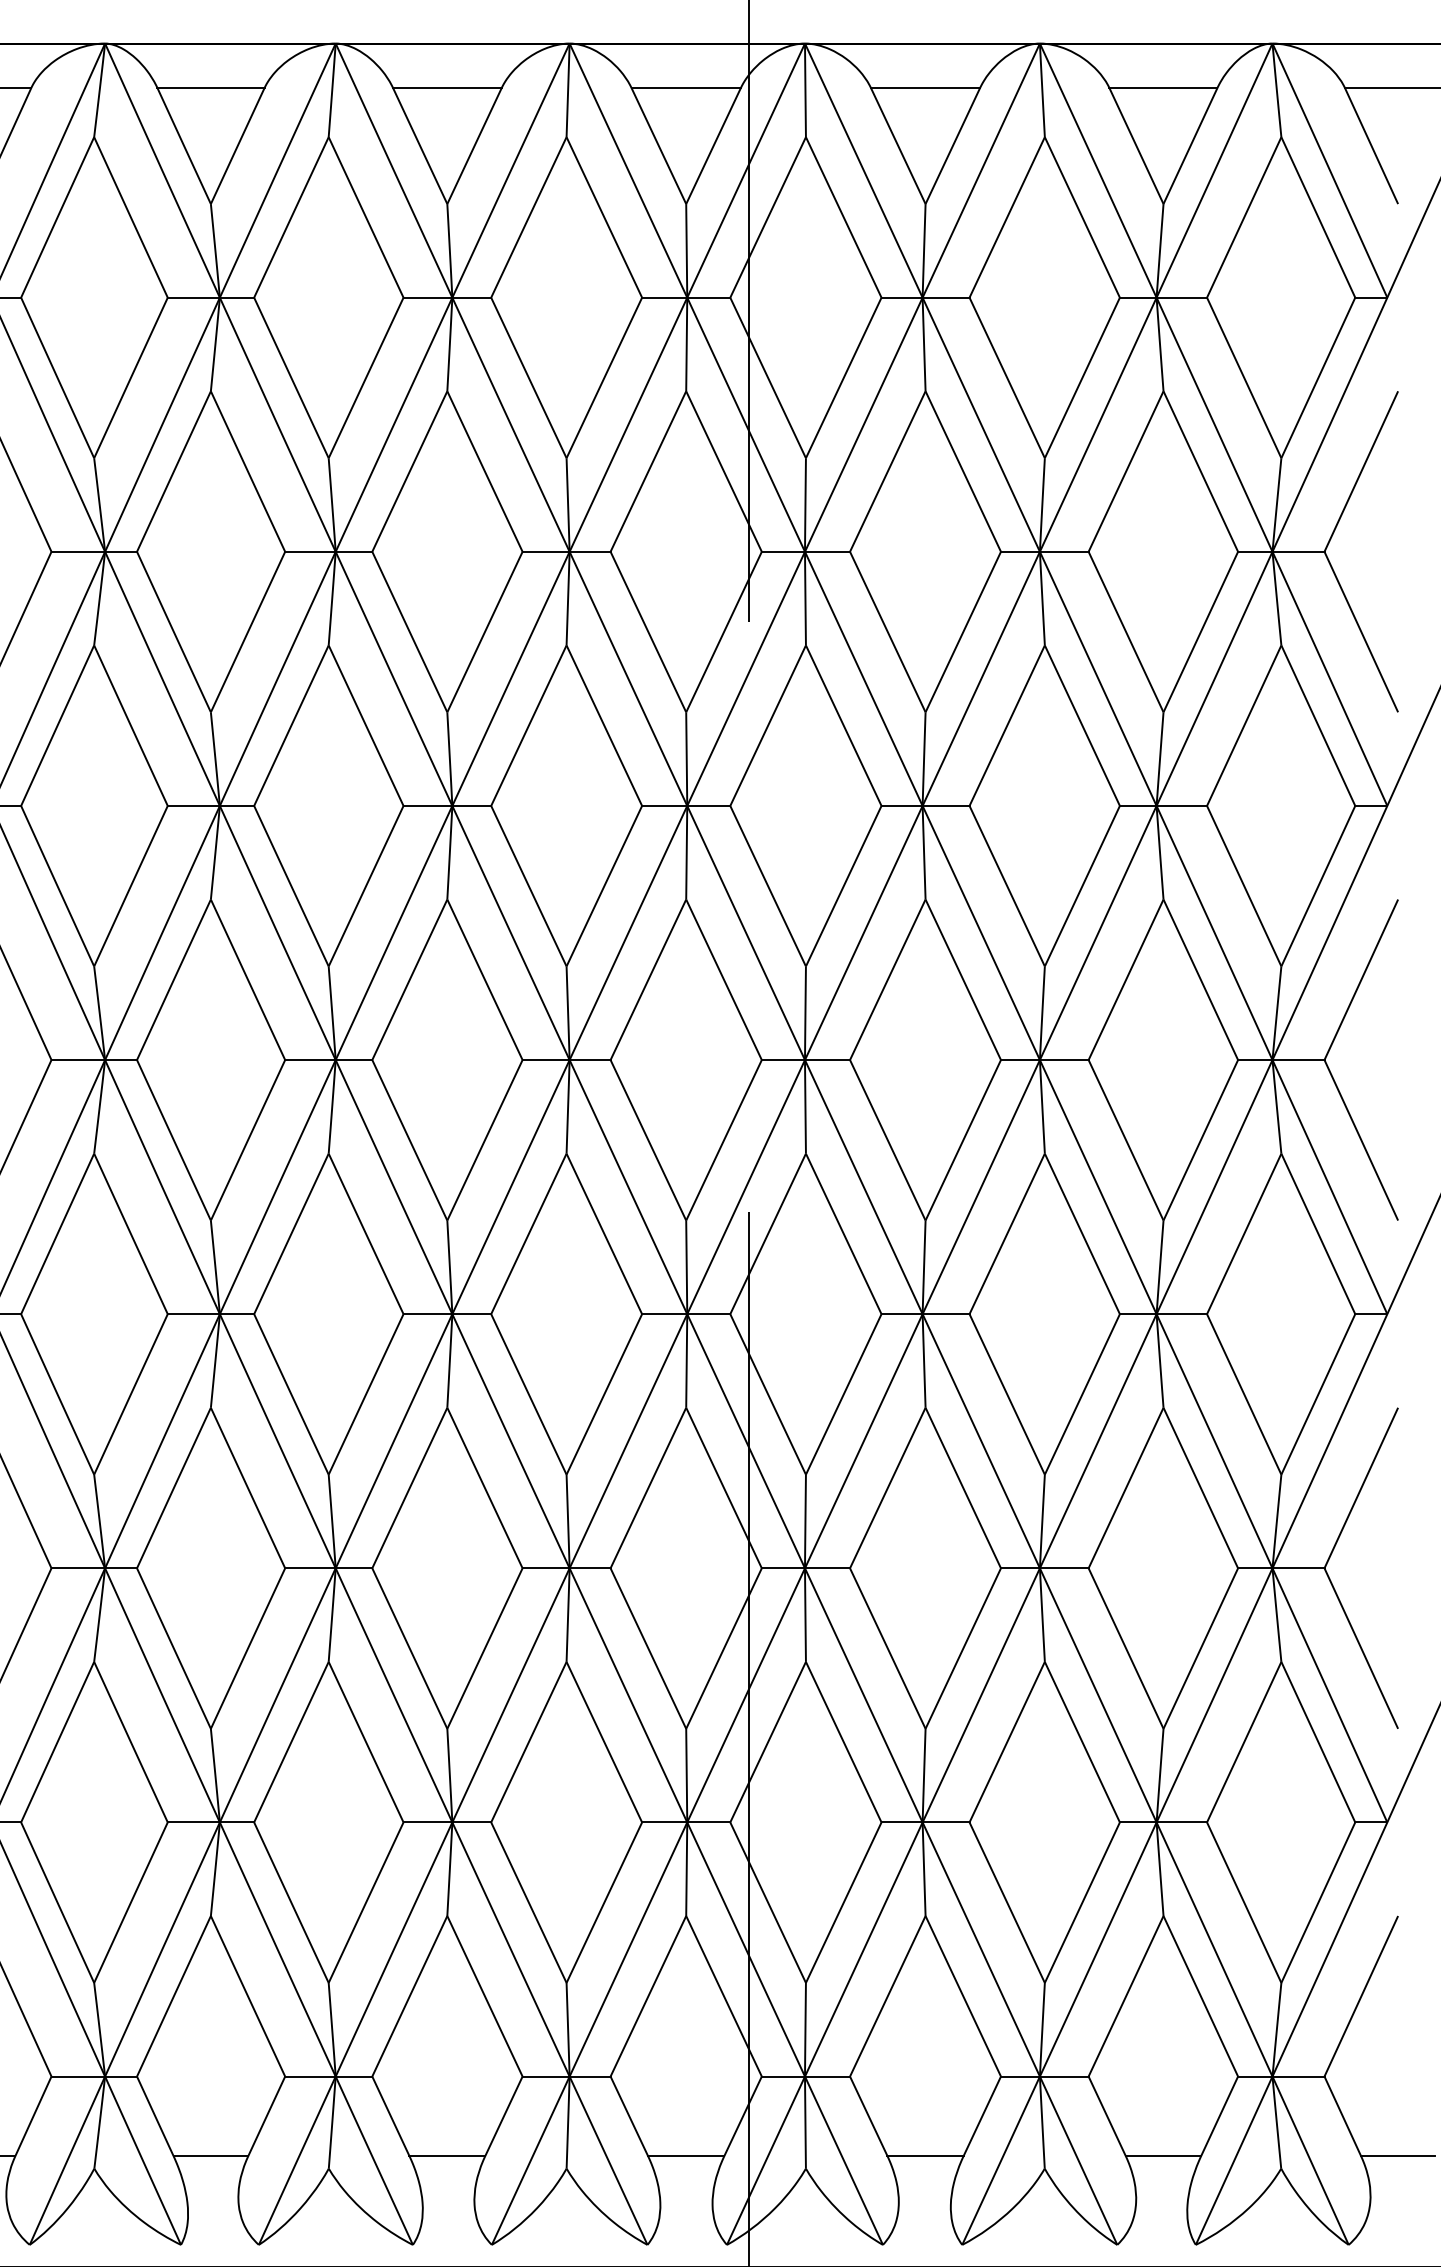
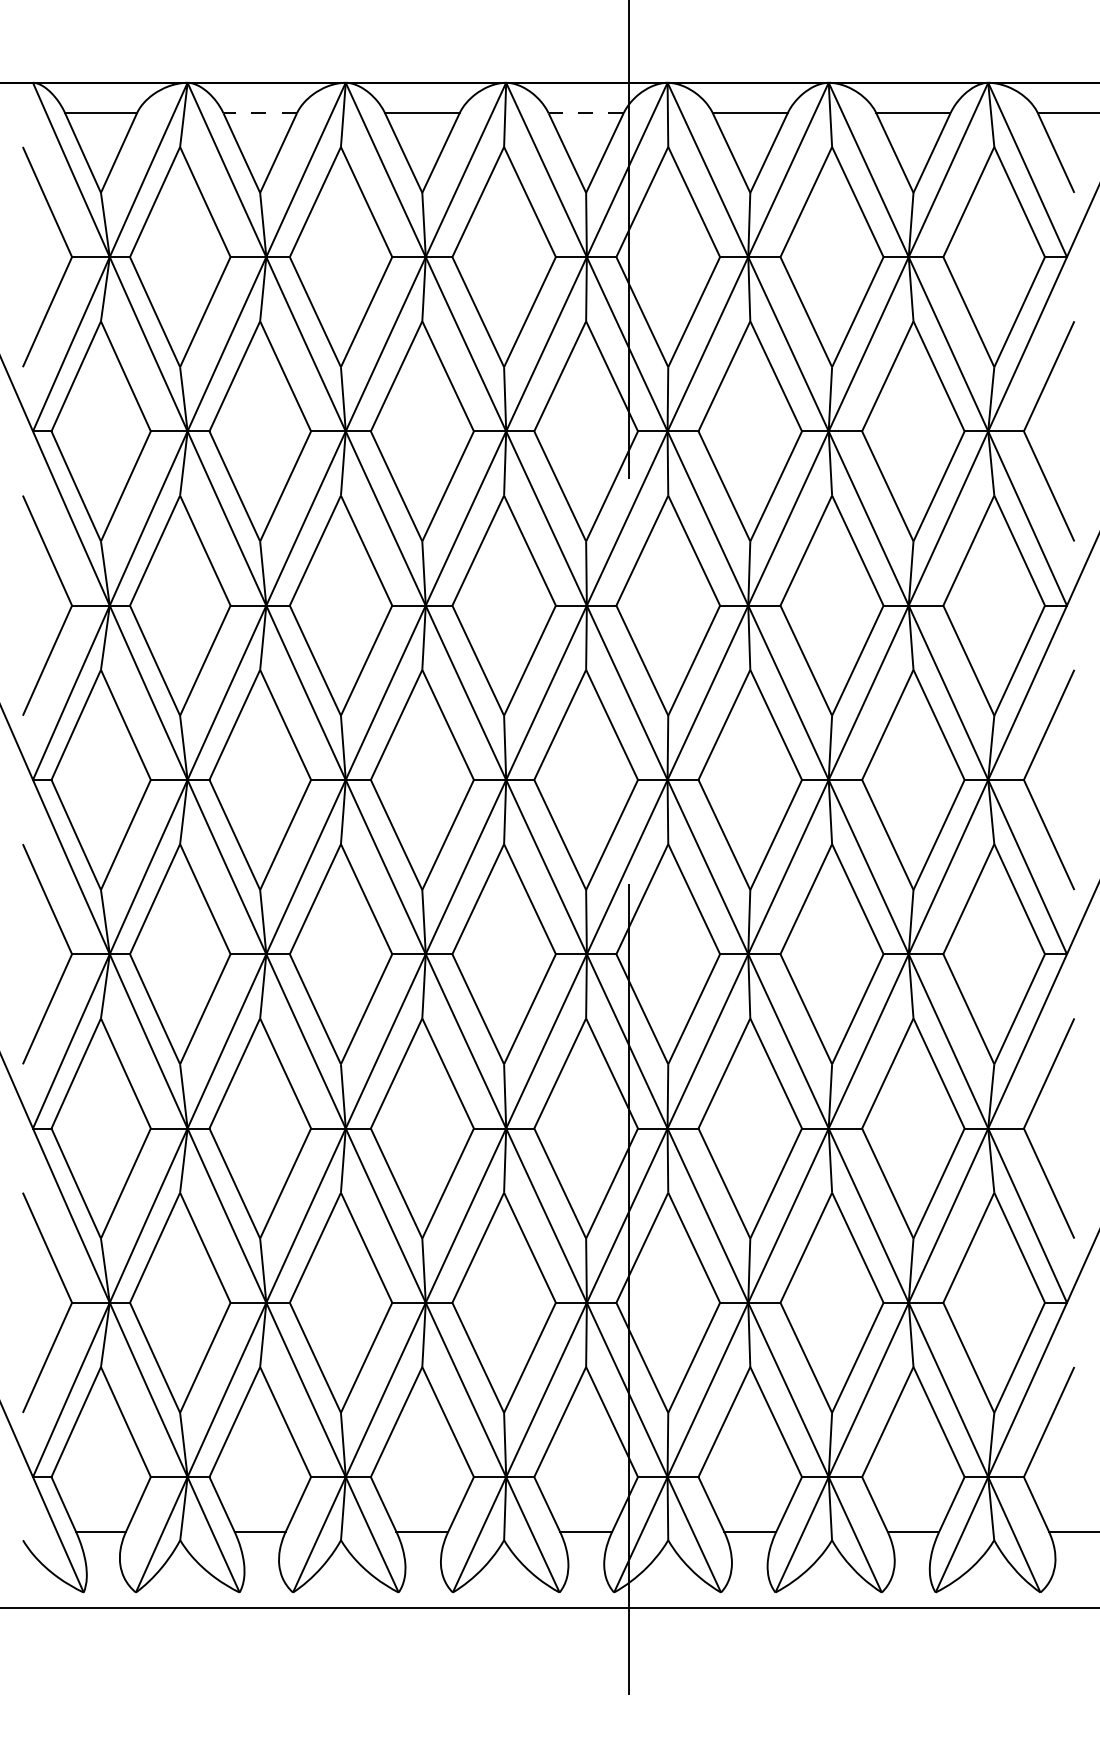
line: (211, 88) -> (260, 113), solid -> dashed
line: (685, 88) -> (585, 113), solid -> dashed

